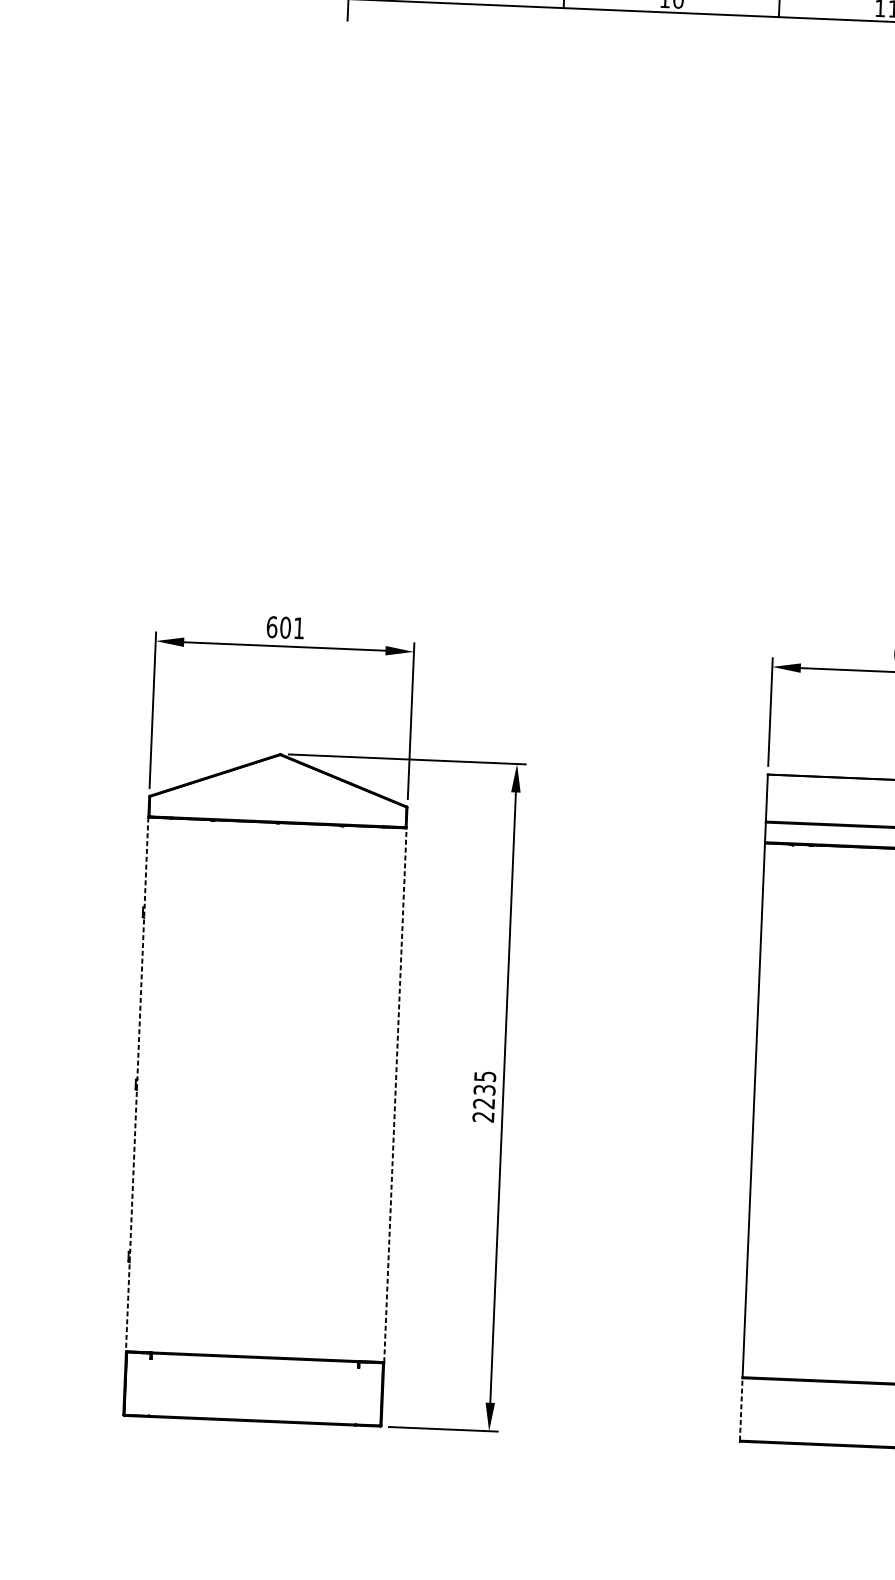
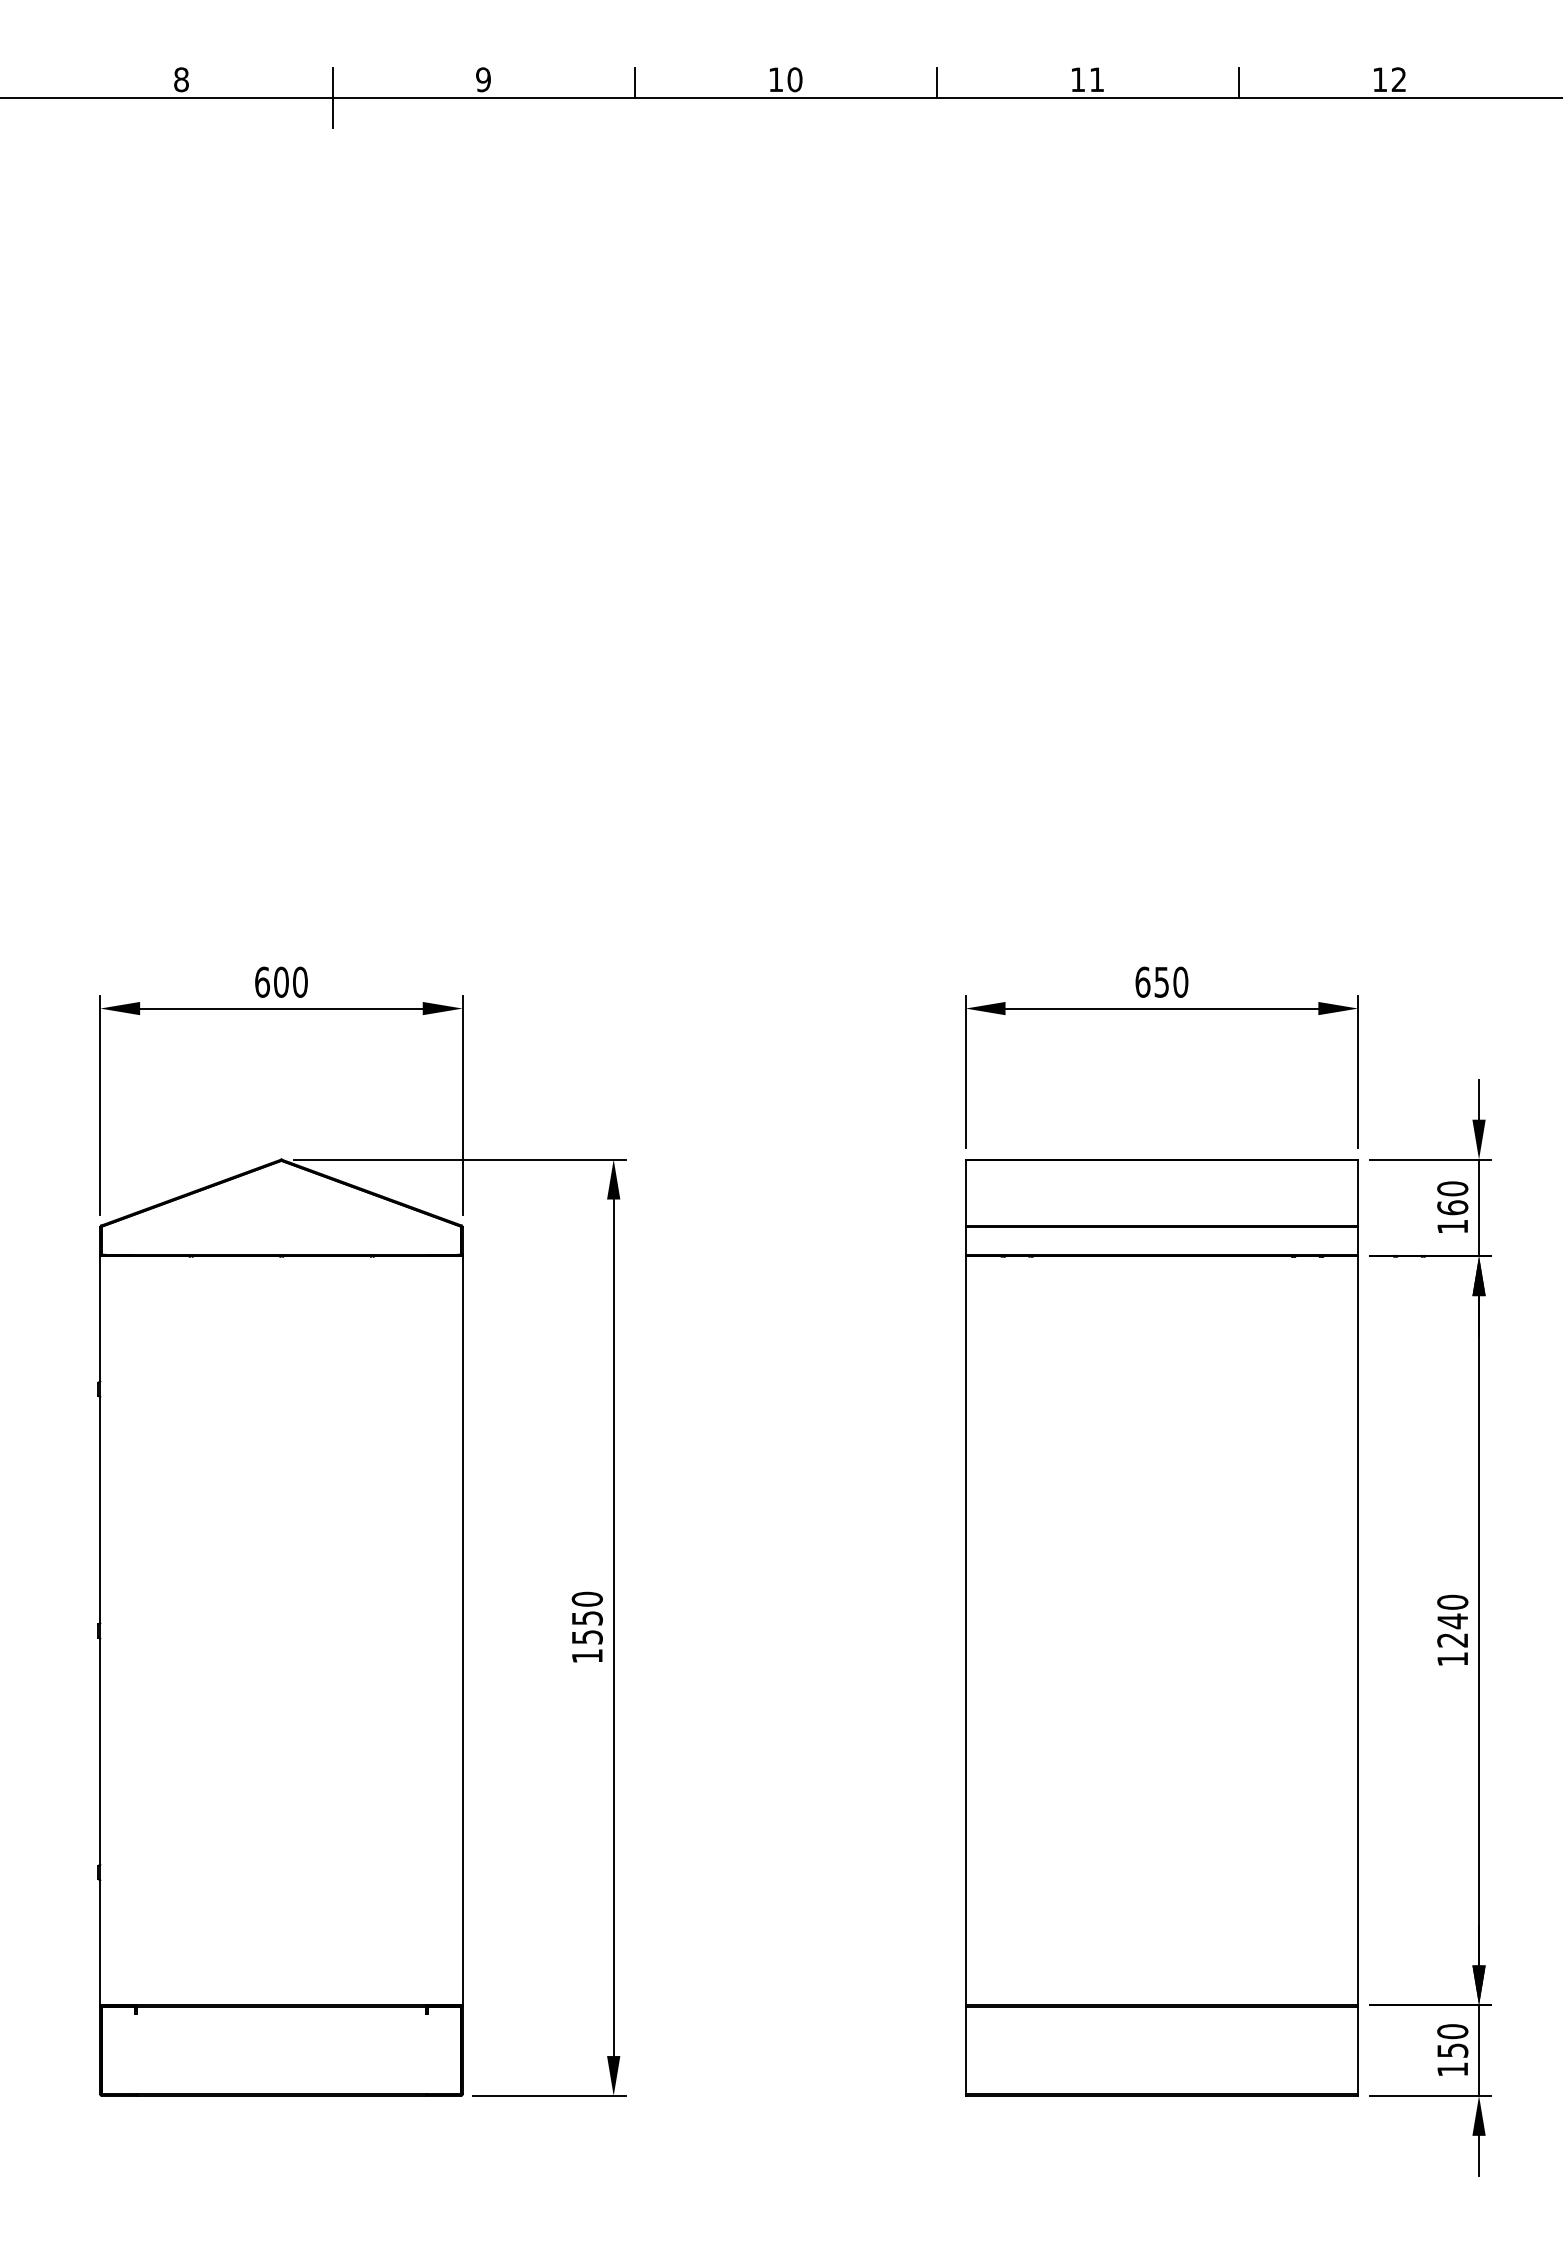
text: (299, 627) -> (300, 981), 601 -> 600
line: (137, 1084) -> (100, 1630), dashed -> solid
line: (395, 1095) -> (462, 1630), dashed -> solid
text: (483, 1096) -> (586, 1627), 2235 -> 1550
line: (741, 1409) -> (965, 2050), dashed -> solid

